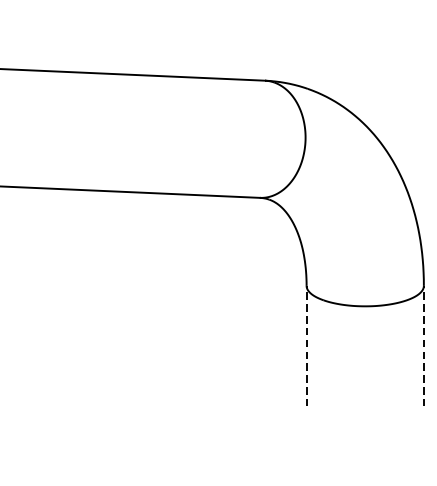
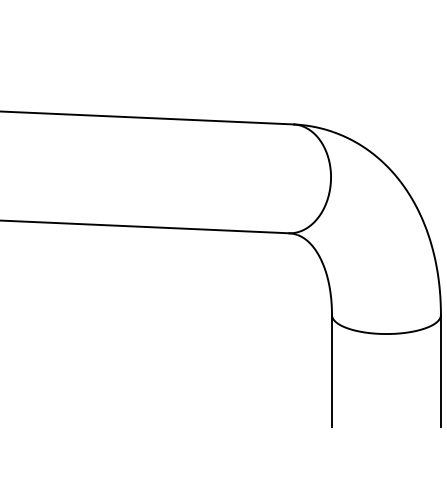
line: (307, 346) -> (332, 371), dashed -> solid
line: (423, 346) -> (440, 371), dashed -> solid

